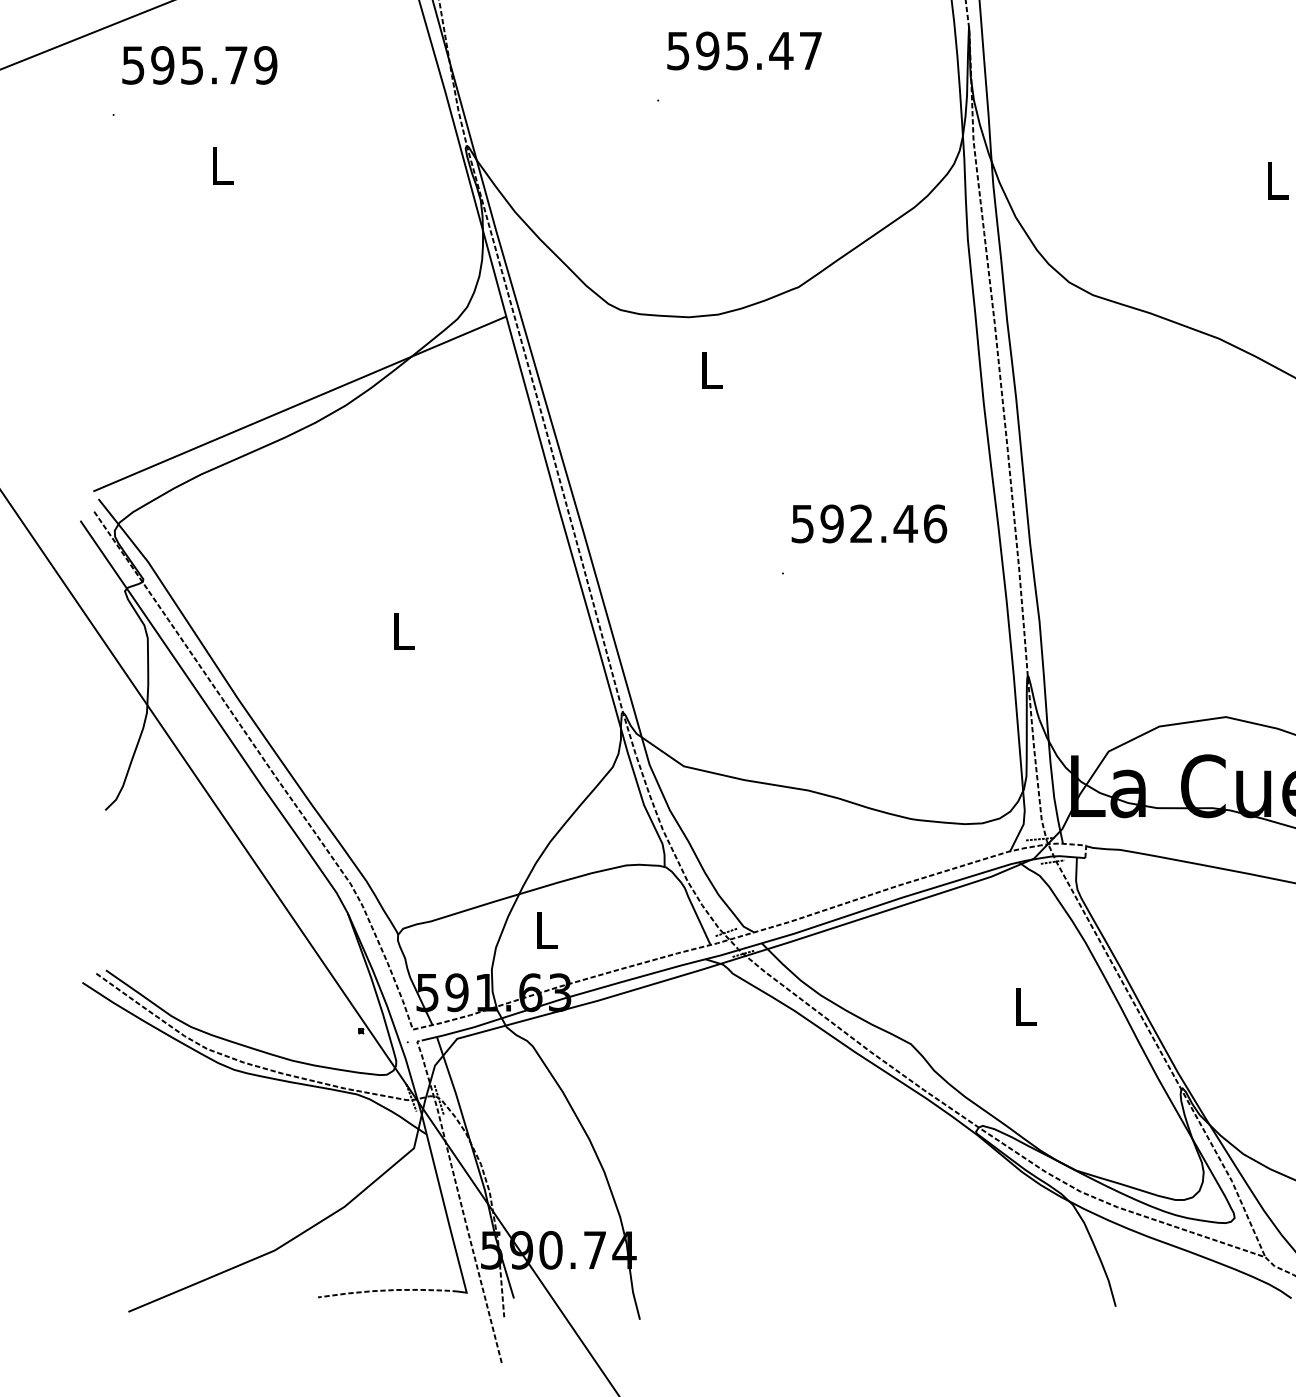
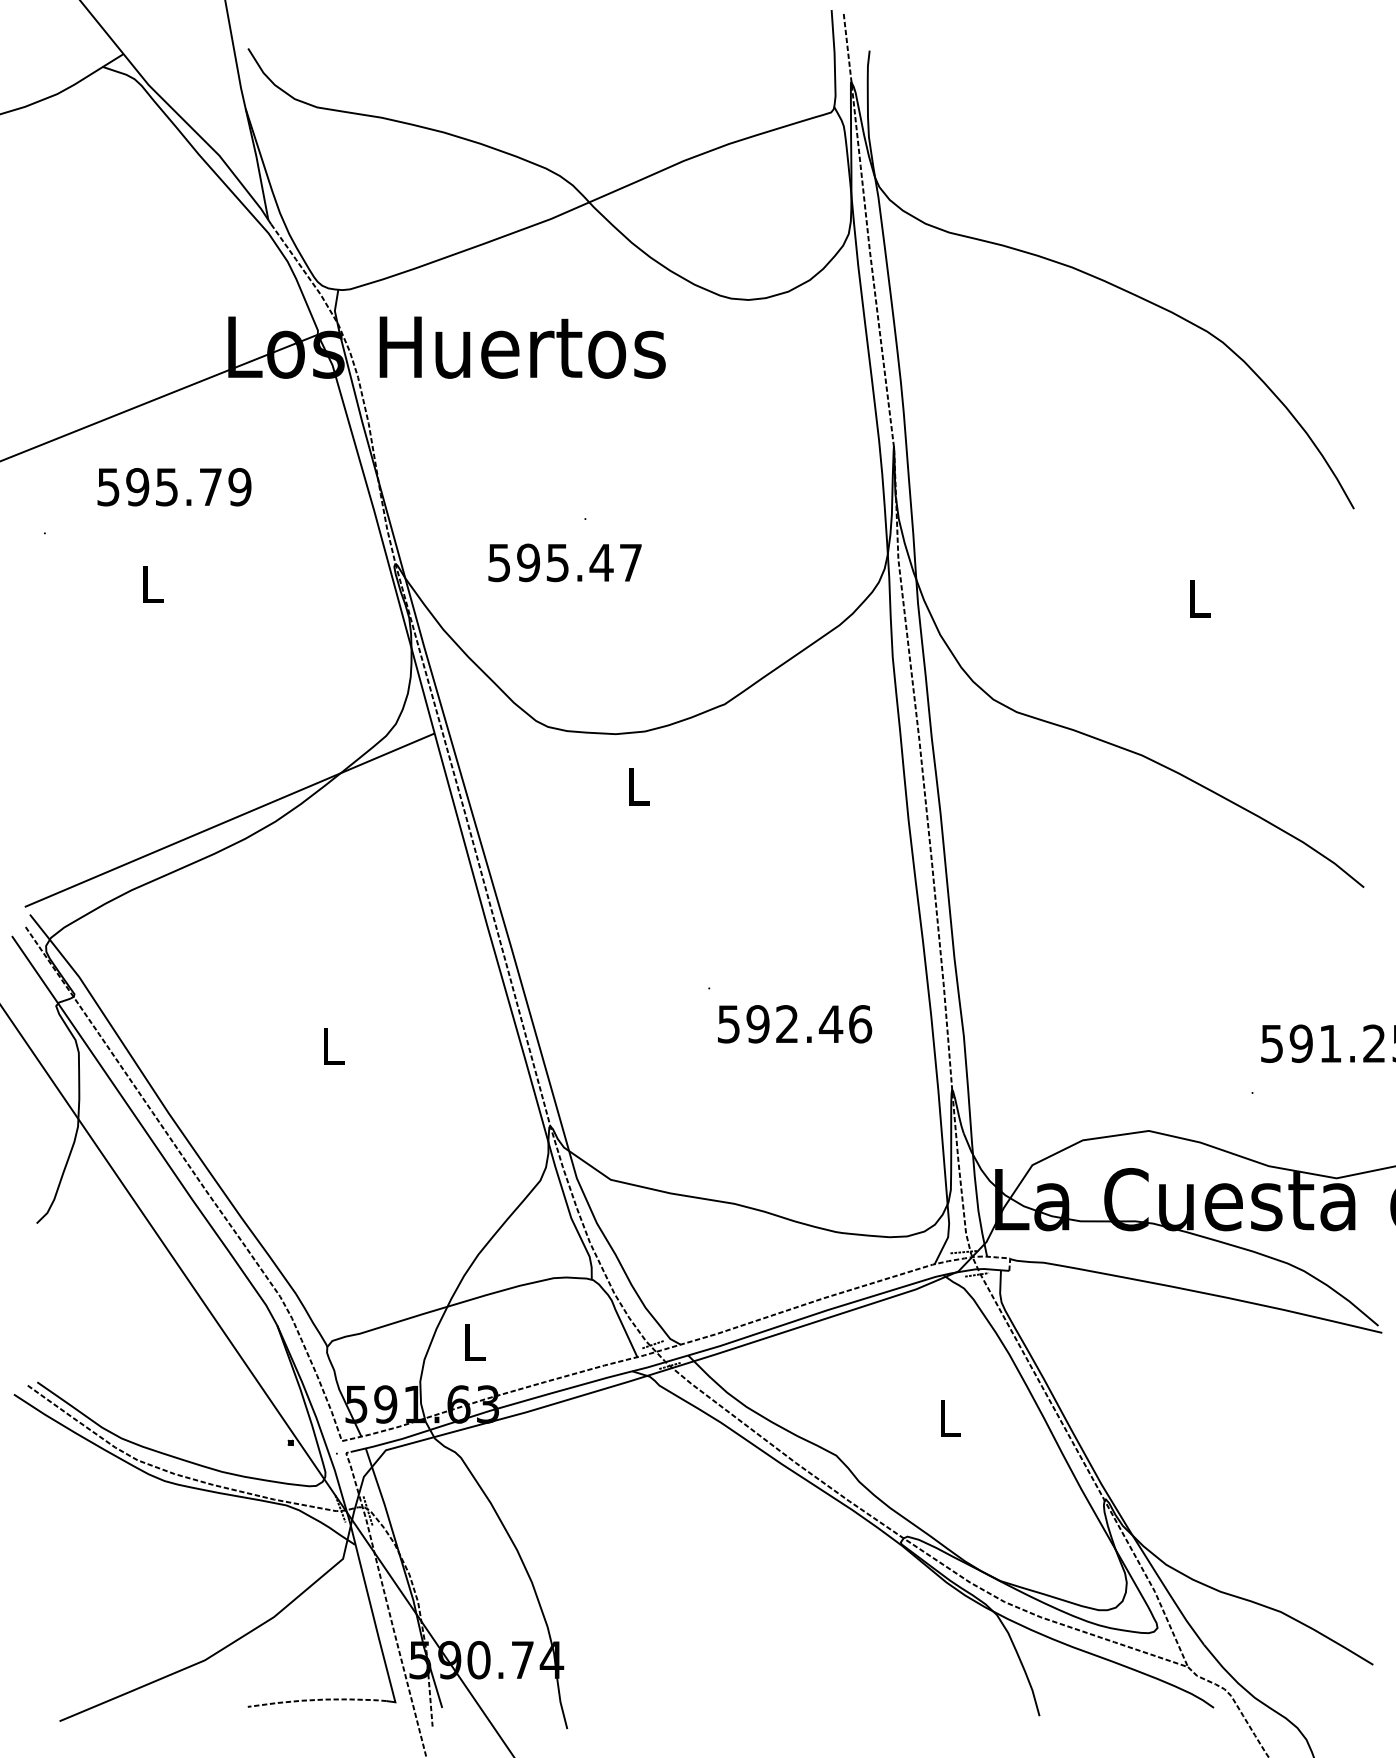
text: (743, 50) -> (564, 562), moved
text: (199, 65) -> (174, 487), moved
text: (869, 524) -> (795, 1024), moved

